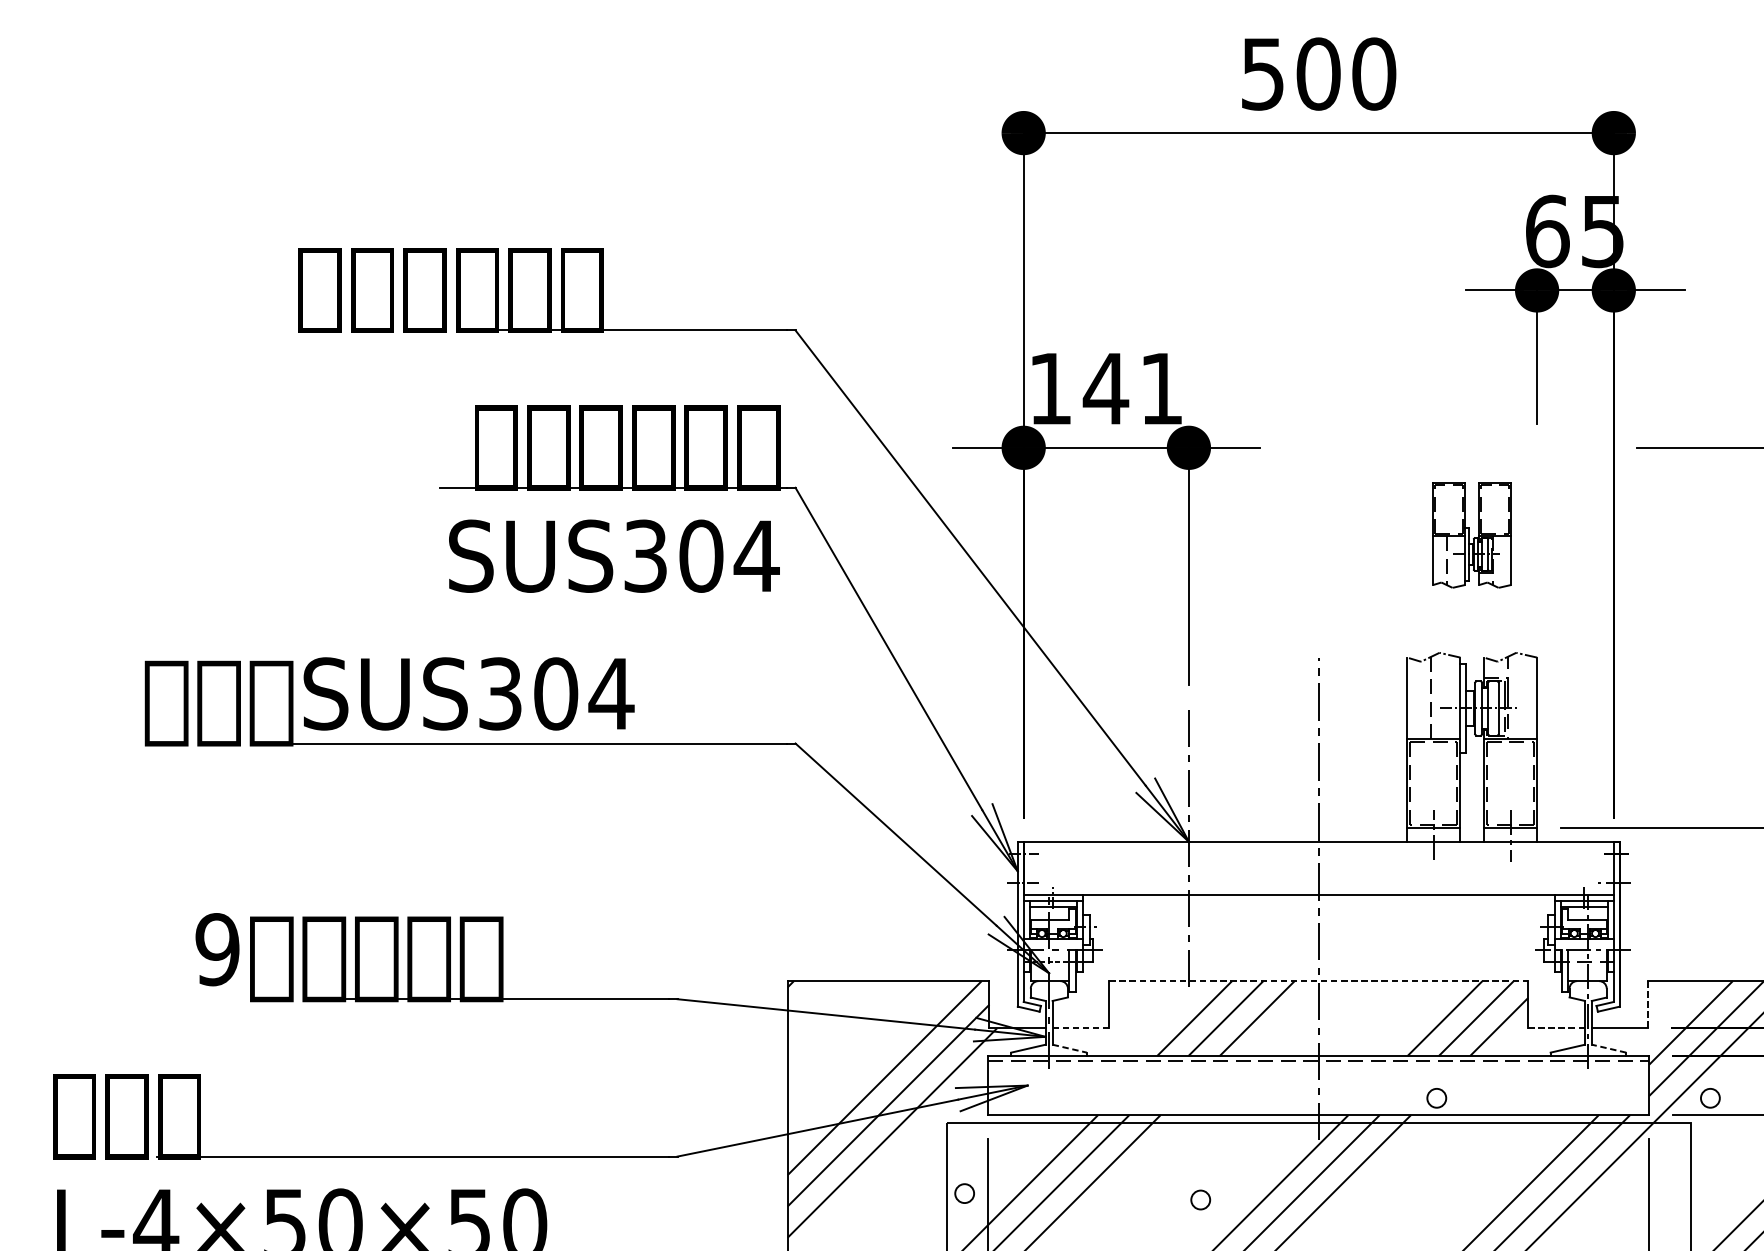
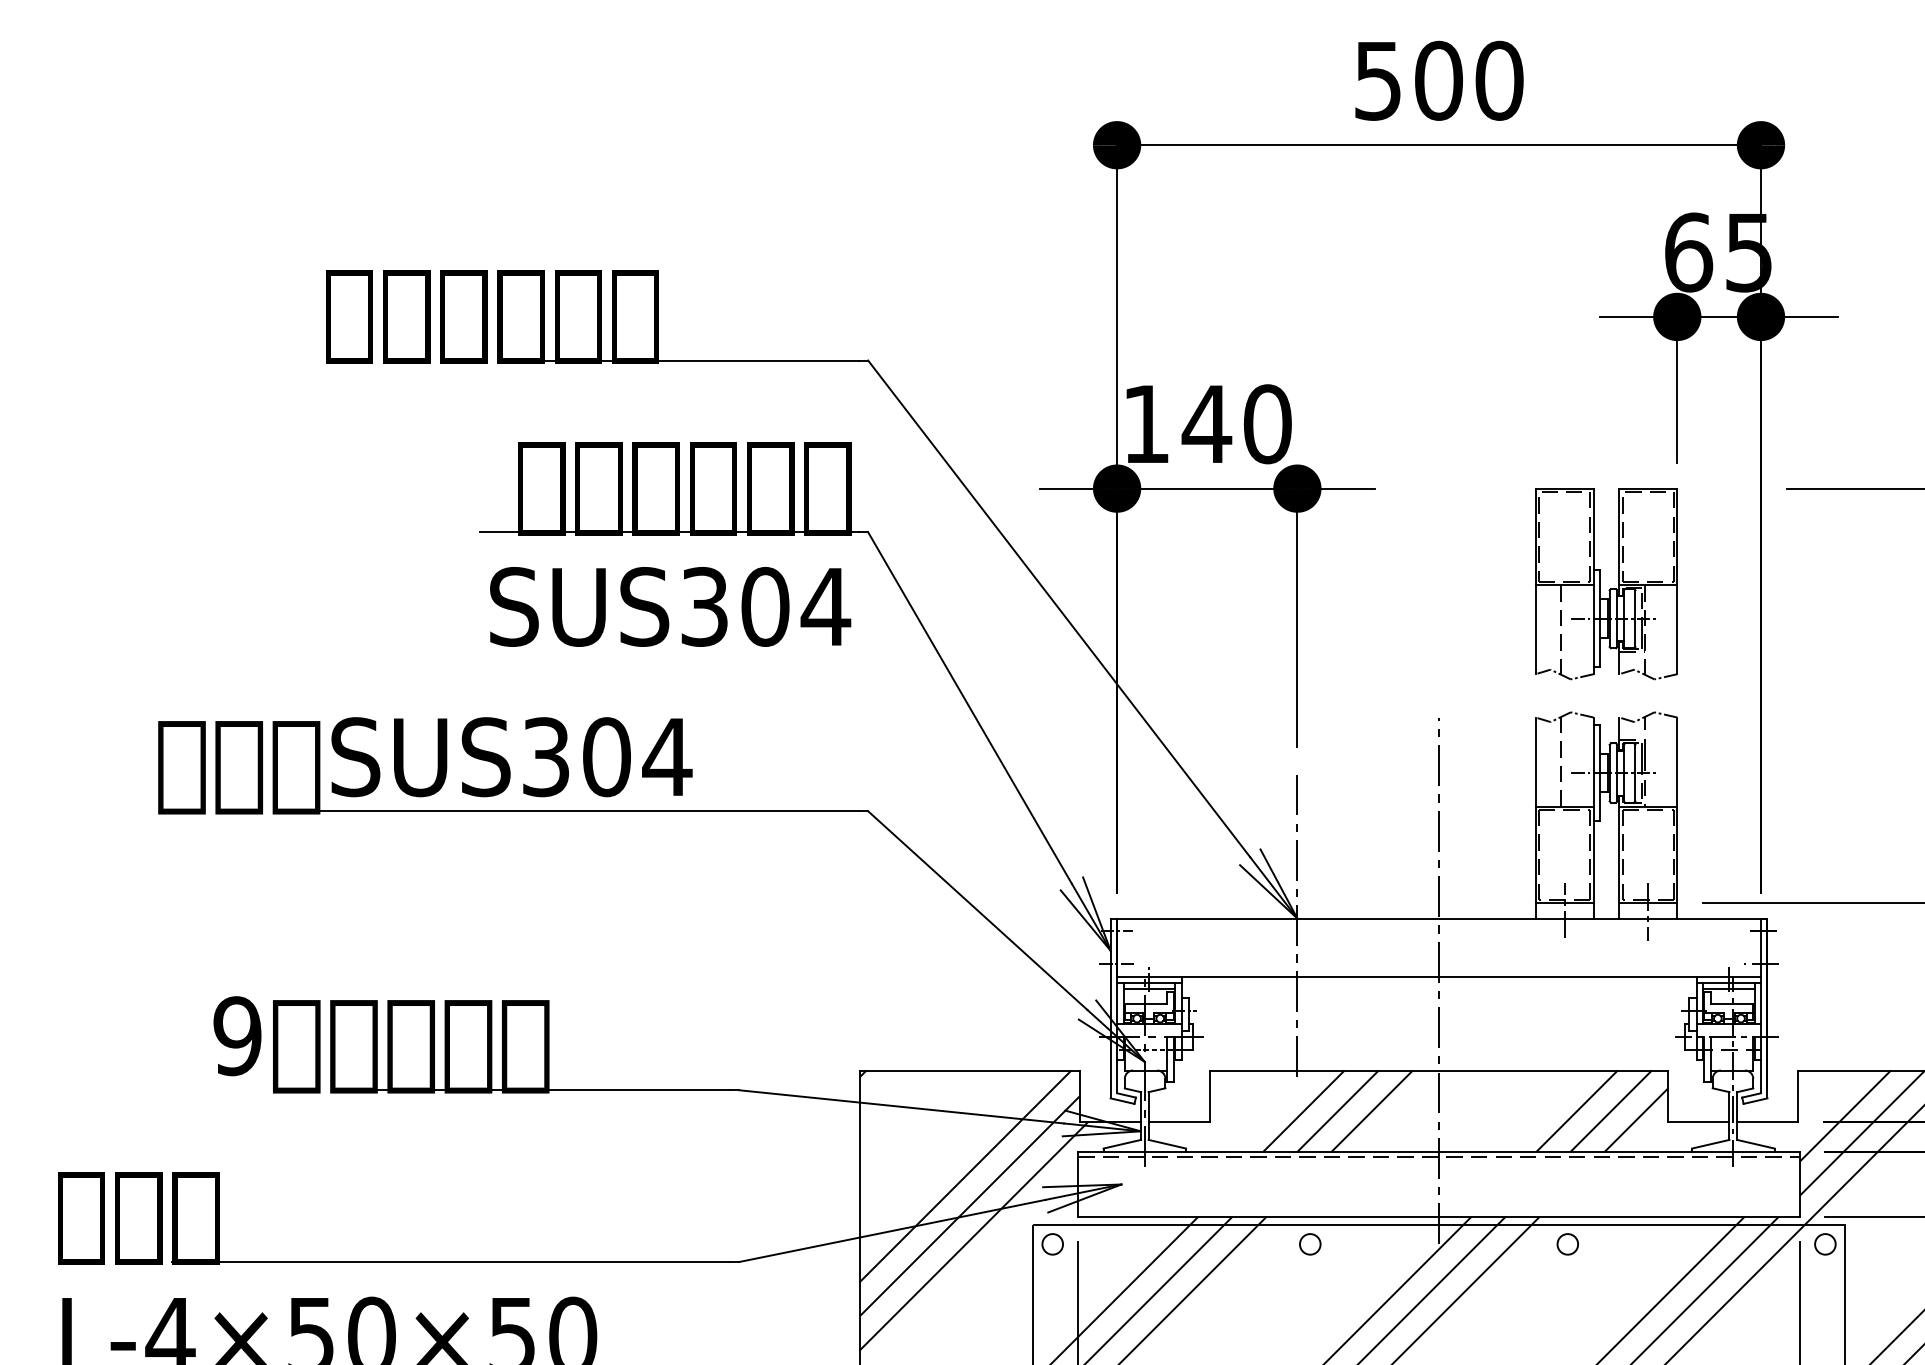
text: (1161, 389) -> (1267, 424), 141 -> 140
part: (1472, 535) -> (1606, 584), size x1.67
line: (1319, 981) -> (1439, 1070), dashed -> solid
line: (1648, 1004) -> (1798, 1096), dashed -> solid
line: (1080, 1028) -> (1179, 1122), dashed -> solid
line: (1556, 1028) -> (1698, 1122), dashed -> solid
line: (1069, 1048) -> (1167, 1144), dashed -> solid
line: (1608, 1048) -> (1755, 1144), dashed -> solid
circle: (1436, 1098) -> (1567, 1244), moved
circle: (1710, 1098) -> (1825, 1244), moved
circle: (964, 1193) -> (1052, 1244), moved
circle: (1200, 1200) -> (1310, 1244), moved

